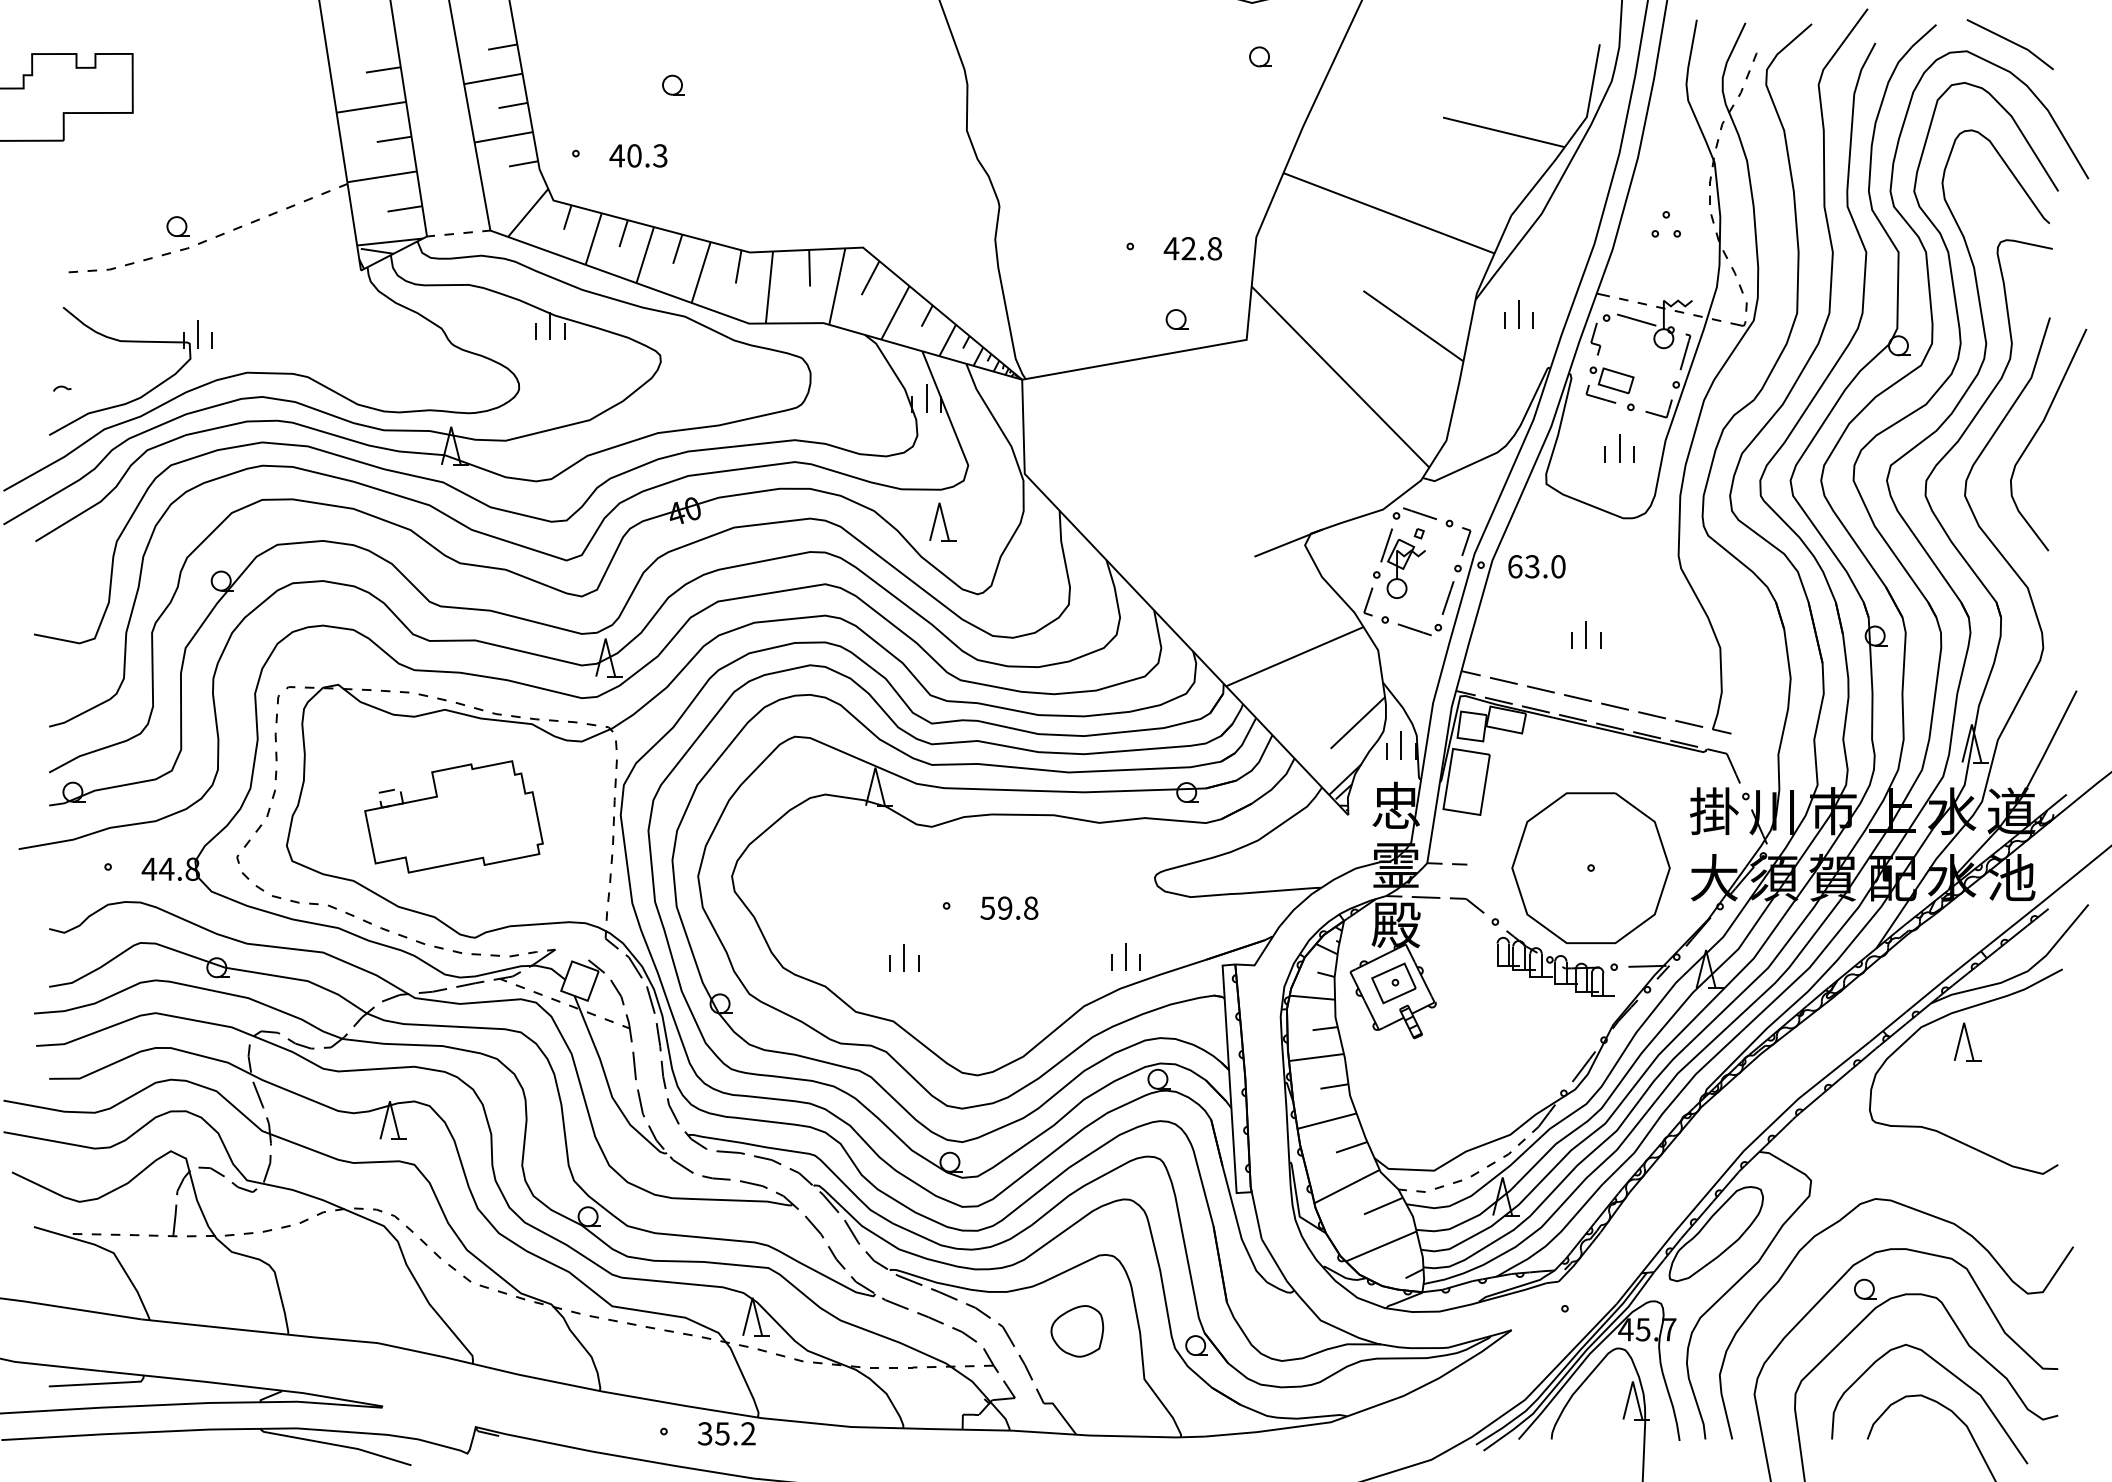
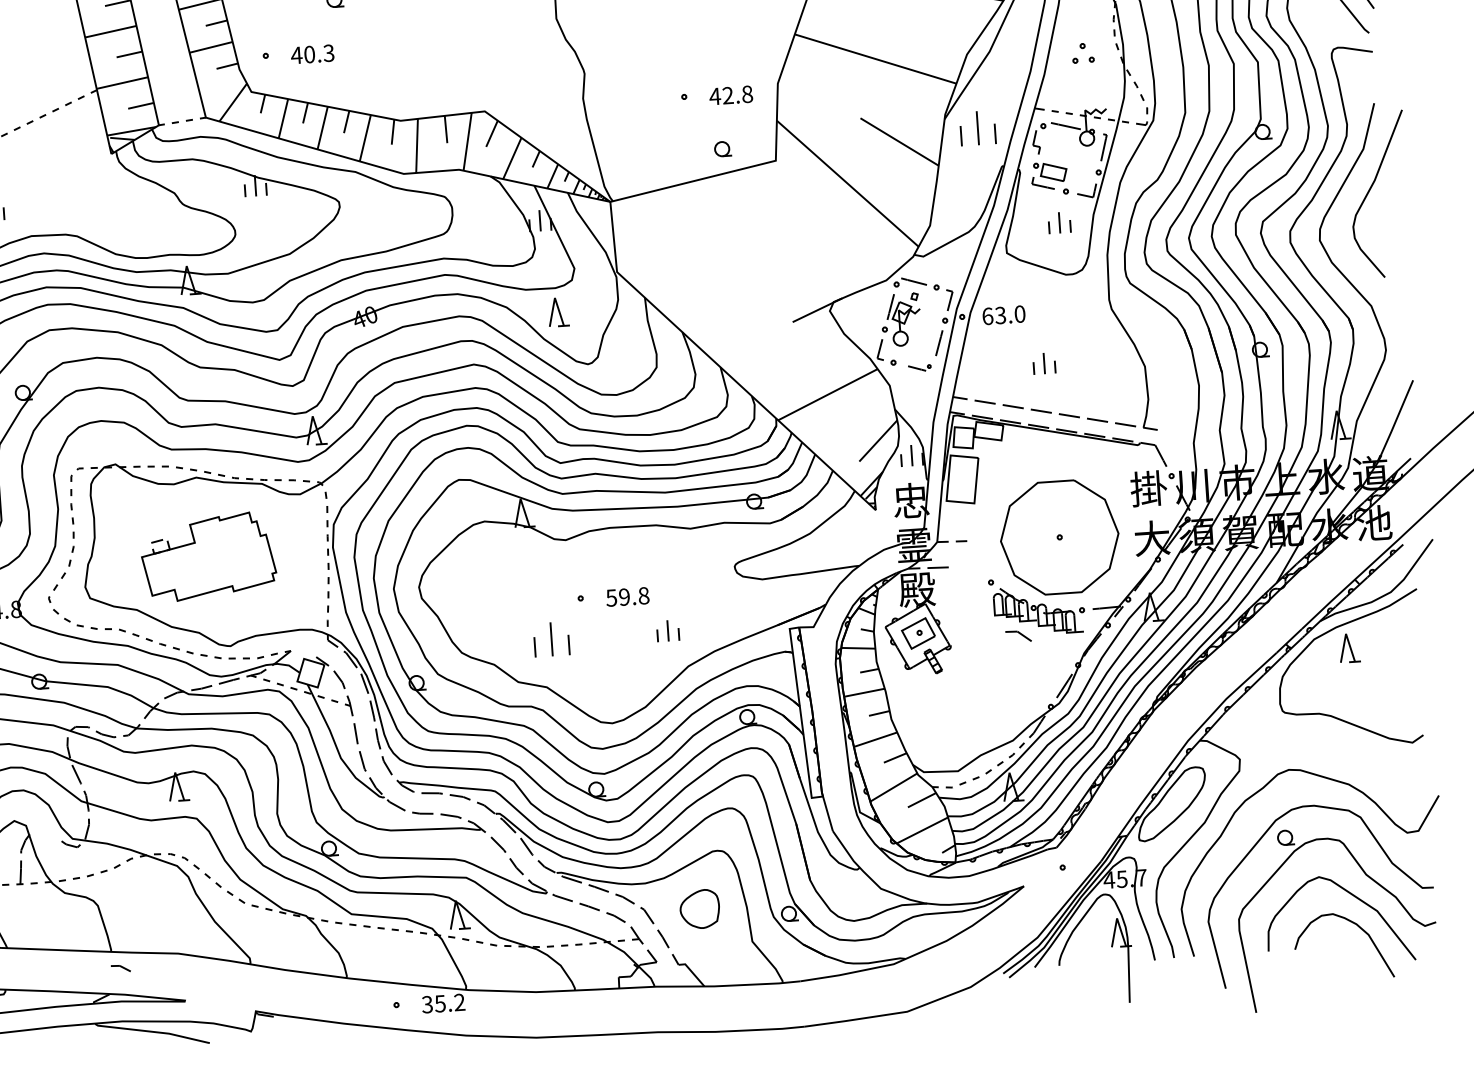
part: (1518, 314) -> (977, 127), size x1.6
part: (1419, 629) -> (919, 368), size x0.7
part: (1466, 905) -> (1018, 636), moved
part: (1125, 956) -> (667, 630), moved
part: (904, 957) -> (551, 639), size x1.6
part: (211, 1171) -> (120, 968), moved

